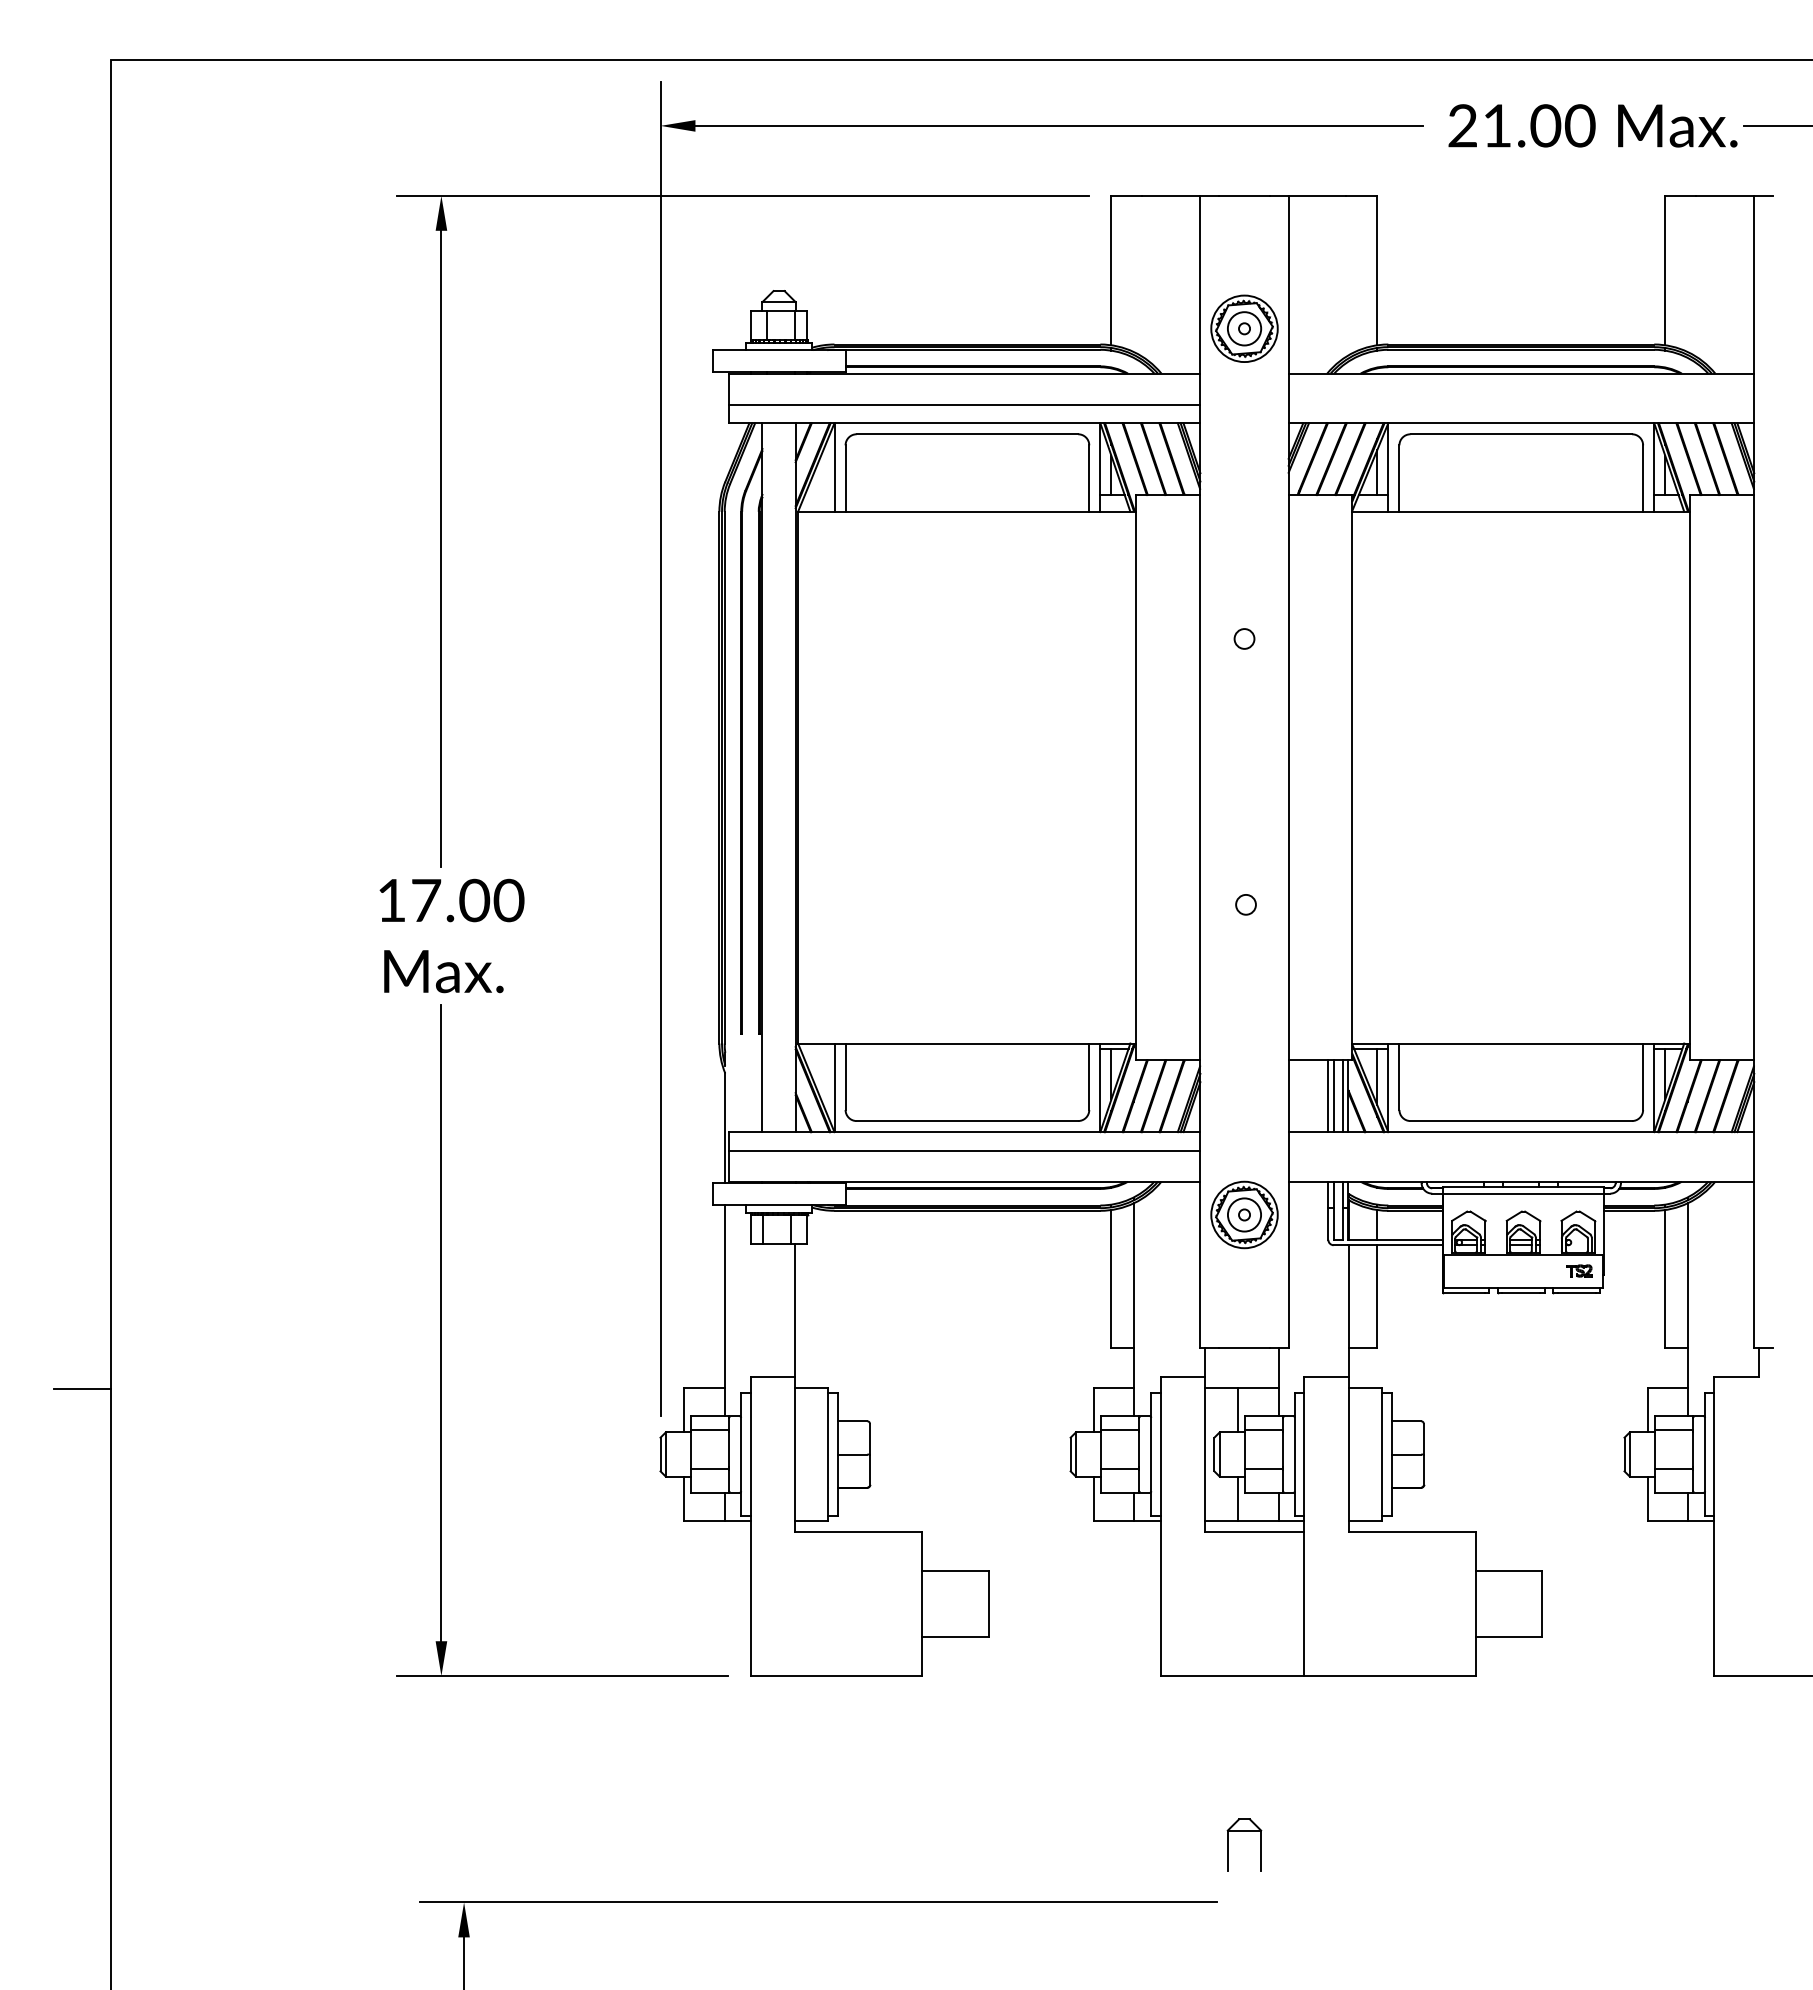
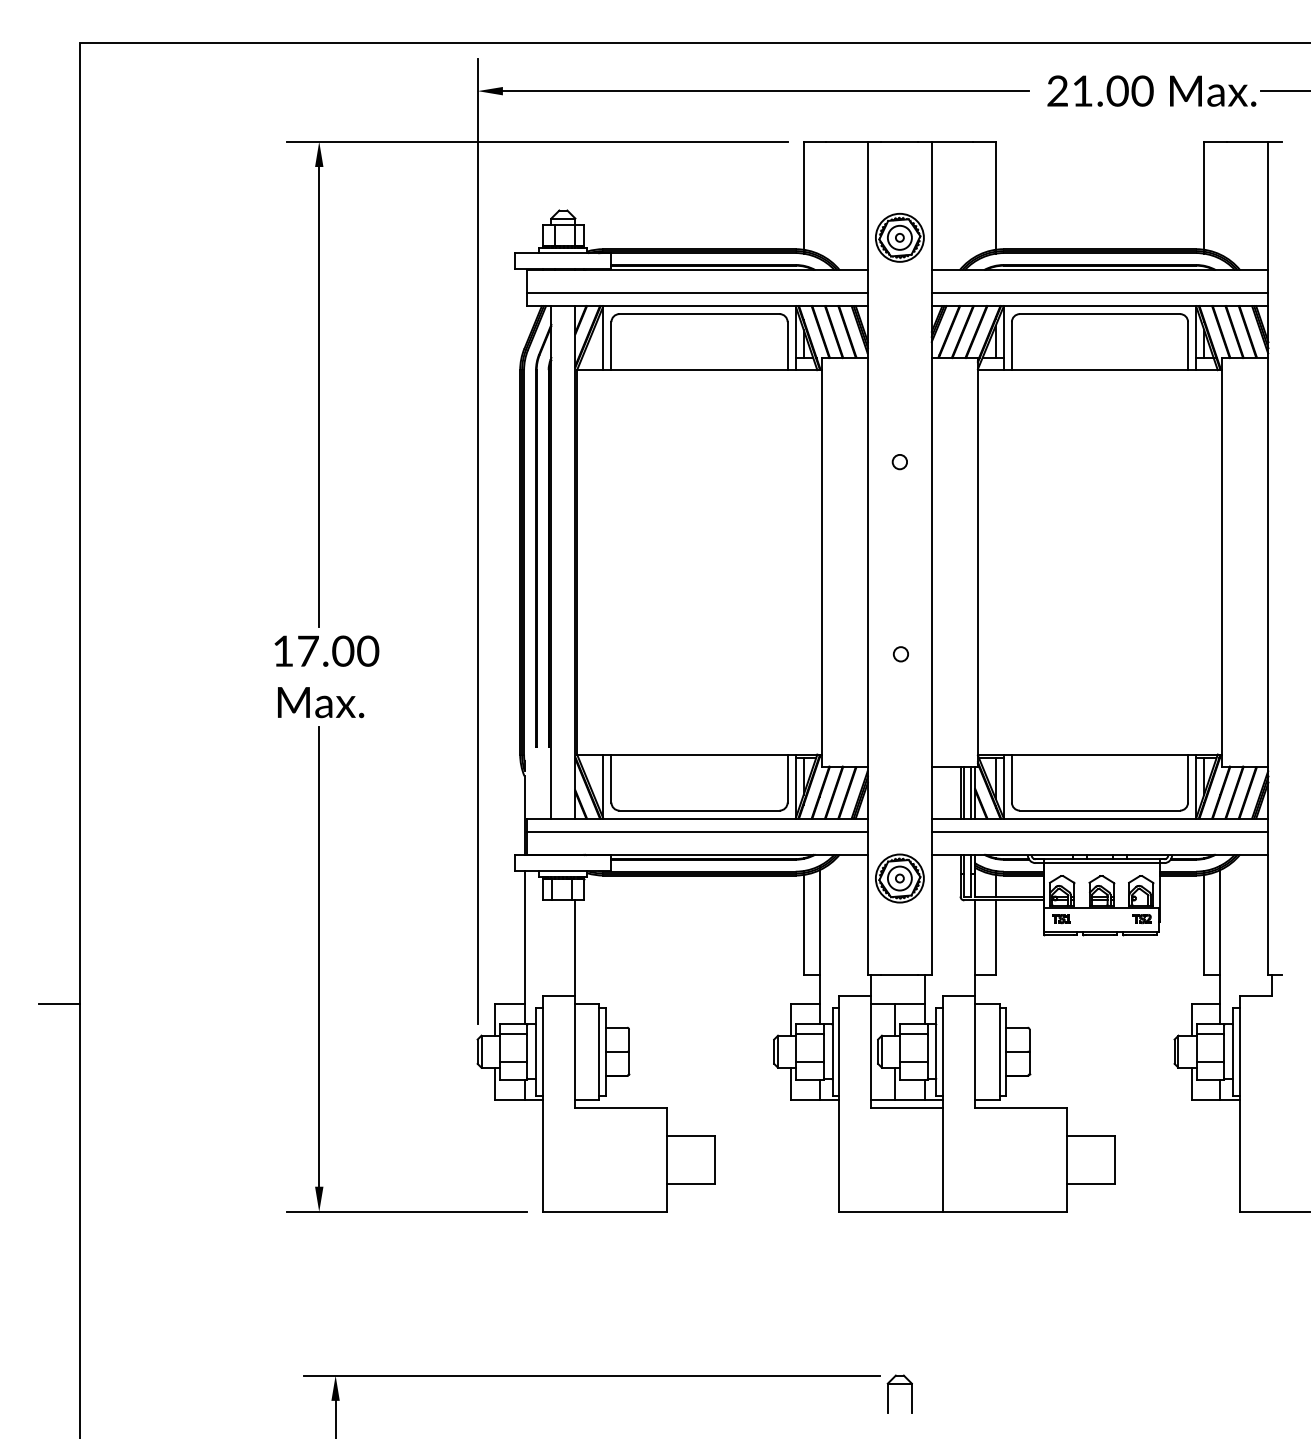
line: (1521, 404) -> (1100, 292), added
line: (1521, 1150) -> (1100, 831), added
part: (1467, 1270) -> (1061, 918), added
part: (1244, 1831) -> (899, 1384), moved

